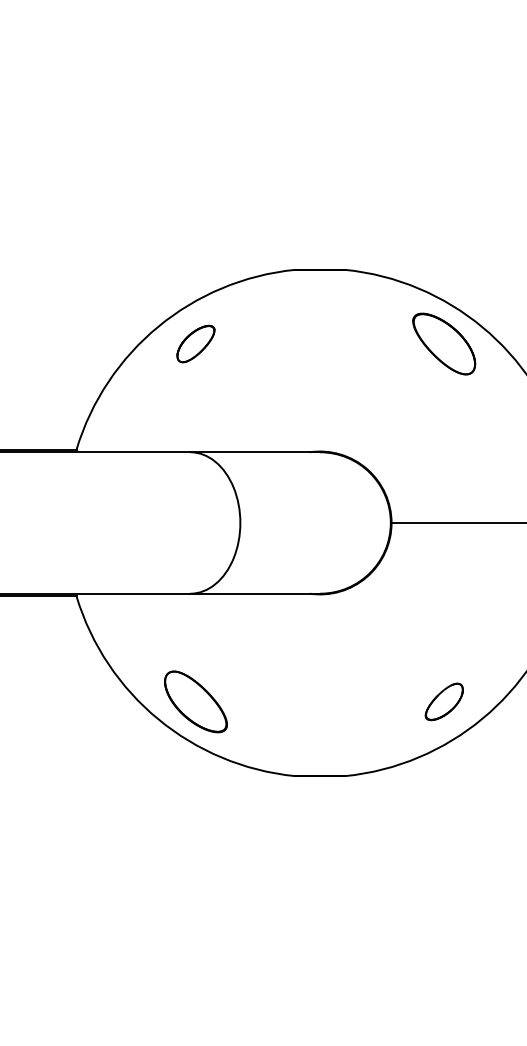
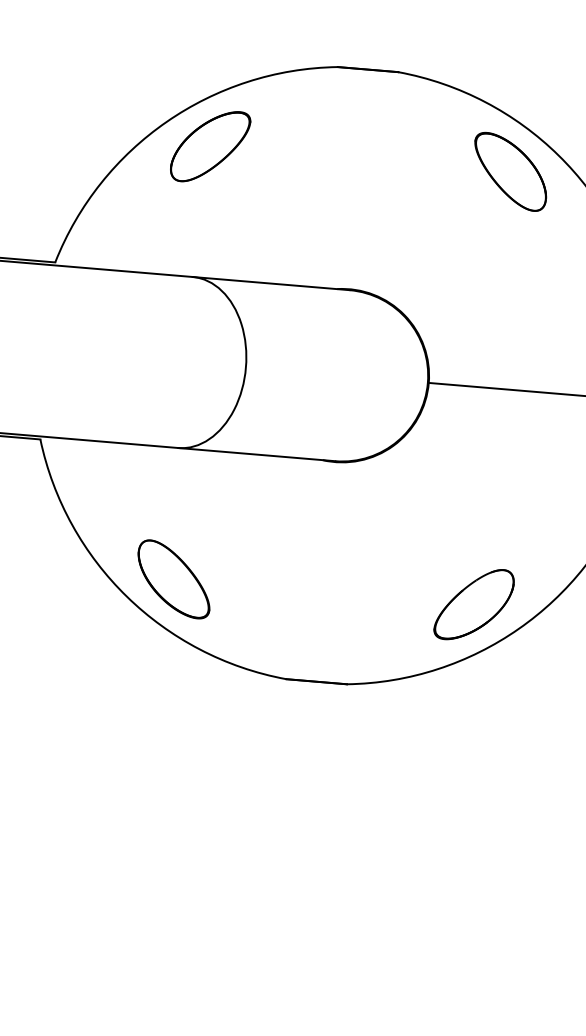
part: (195, 343) -> (209, 145), size x1.67
part: (444, 701) -> (474, 604), size x1.67

